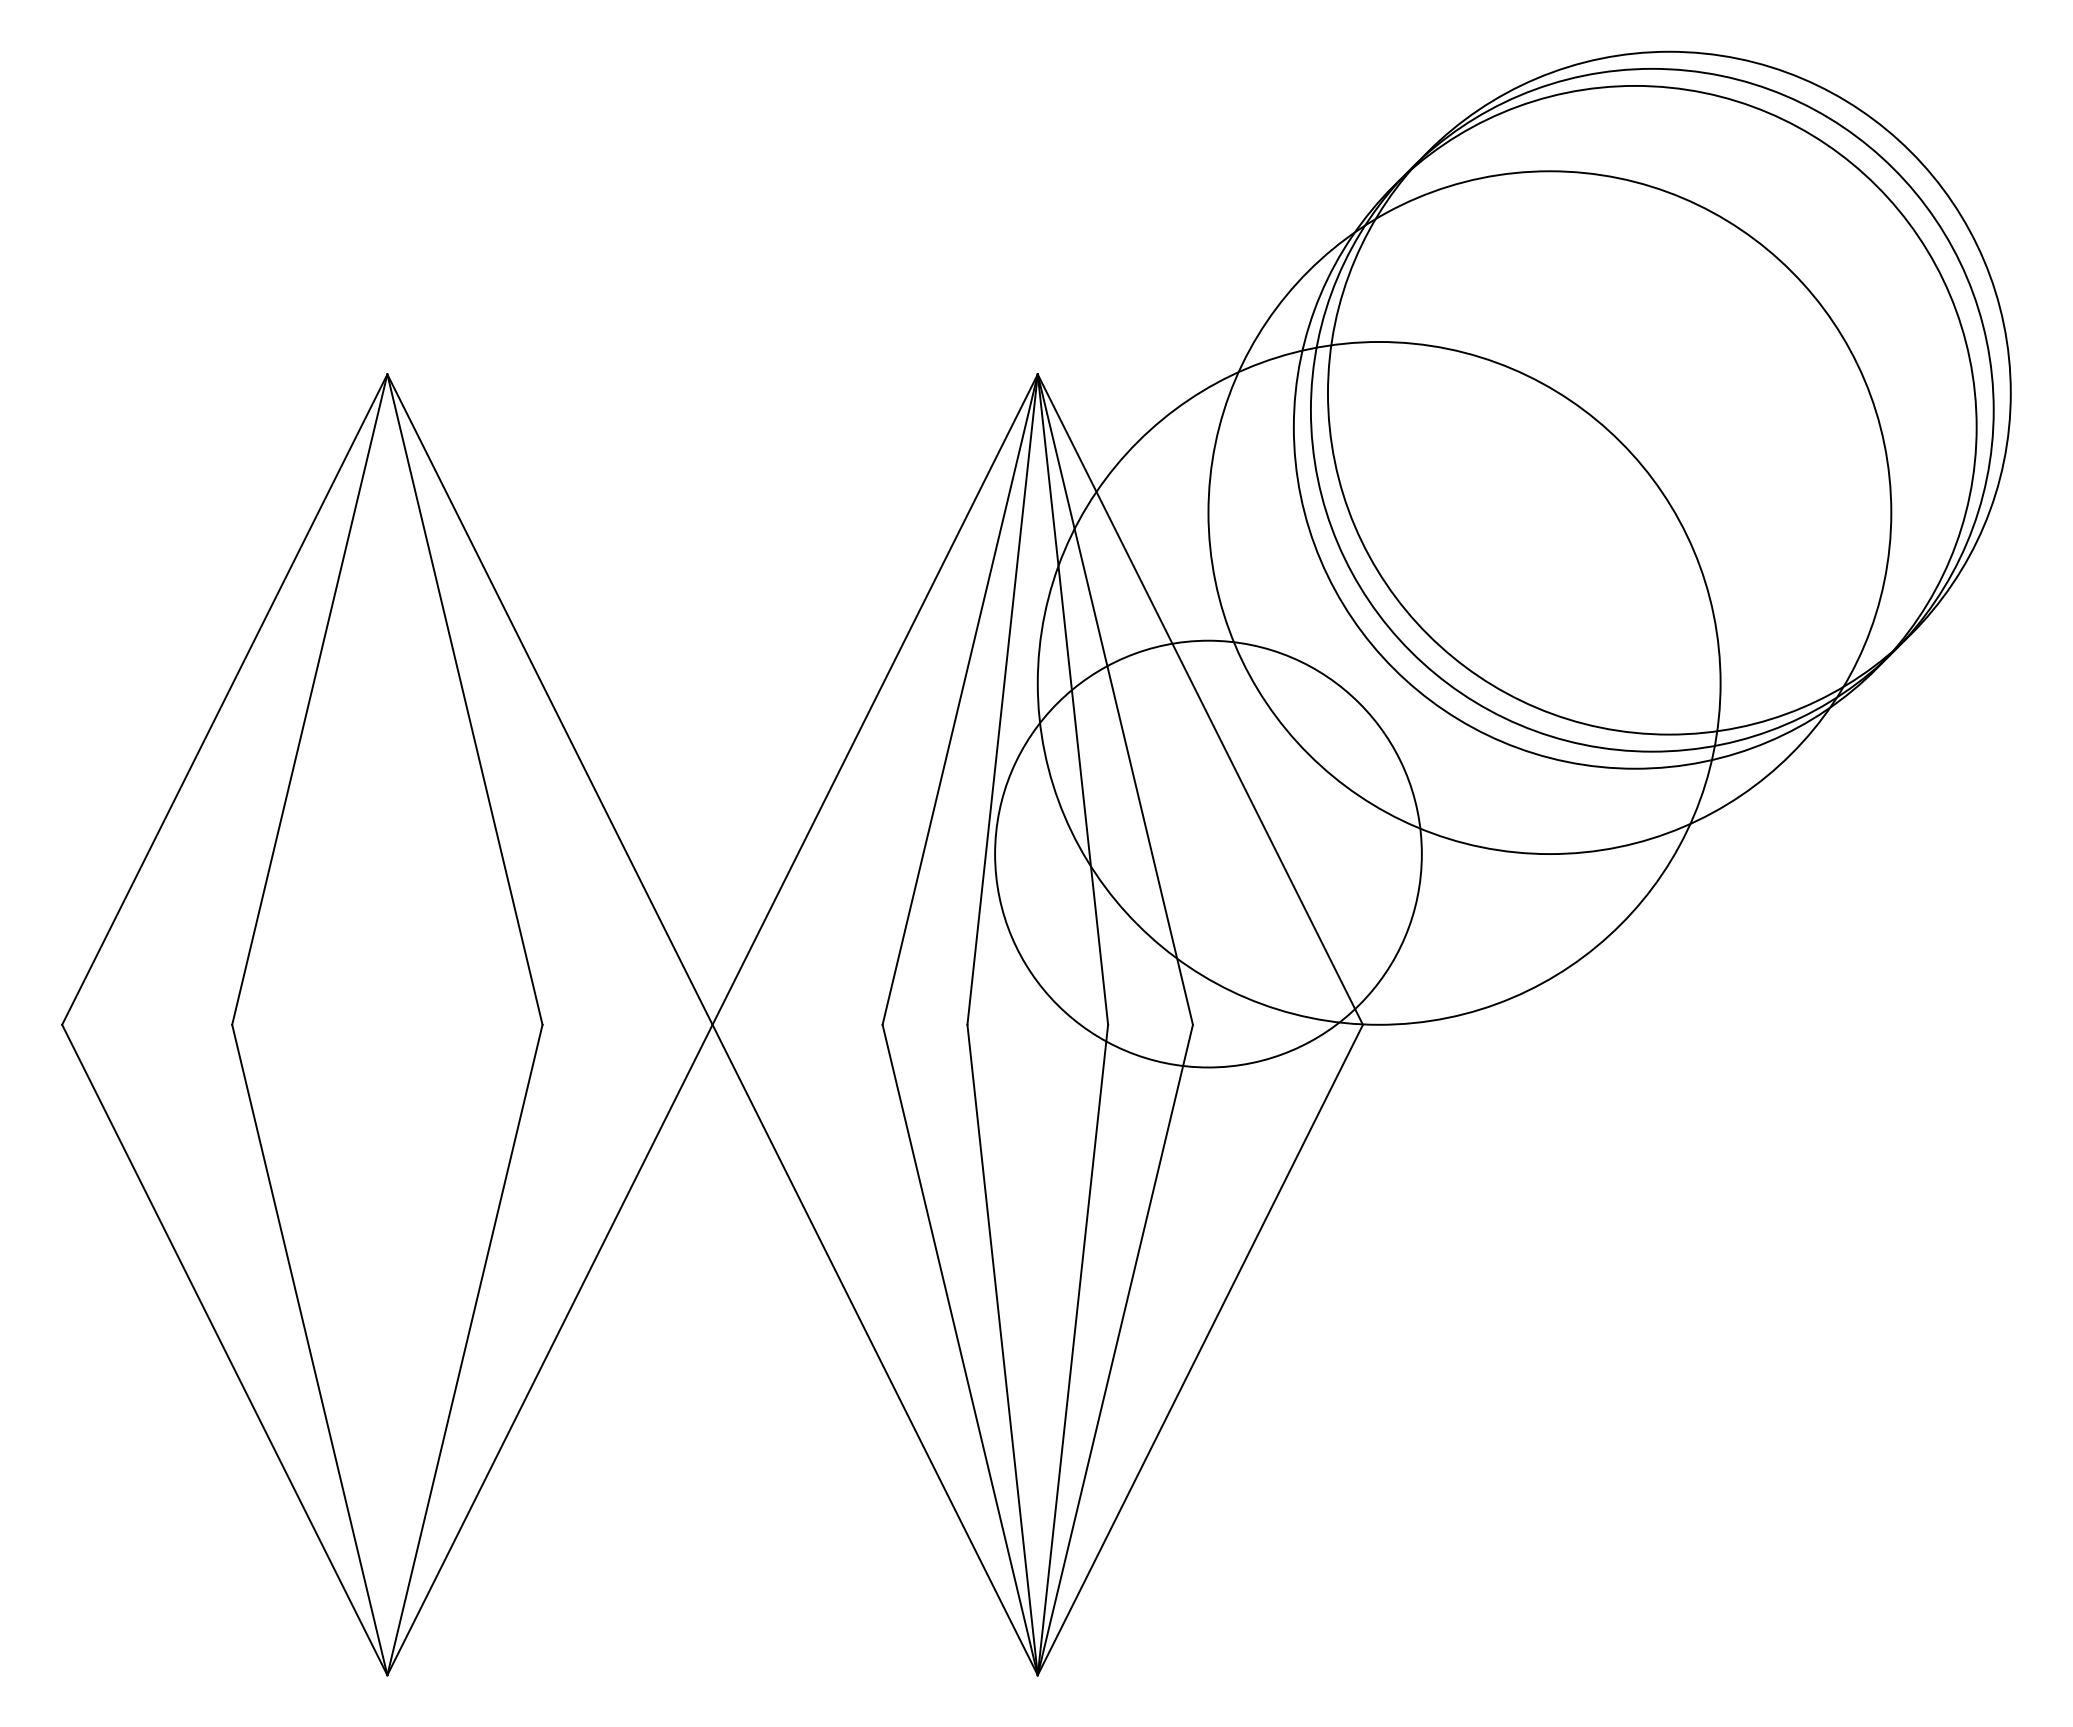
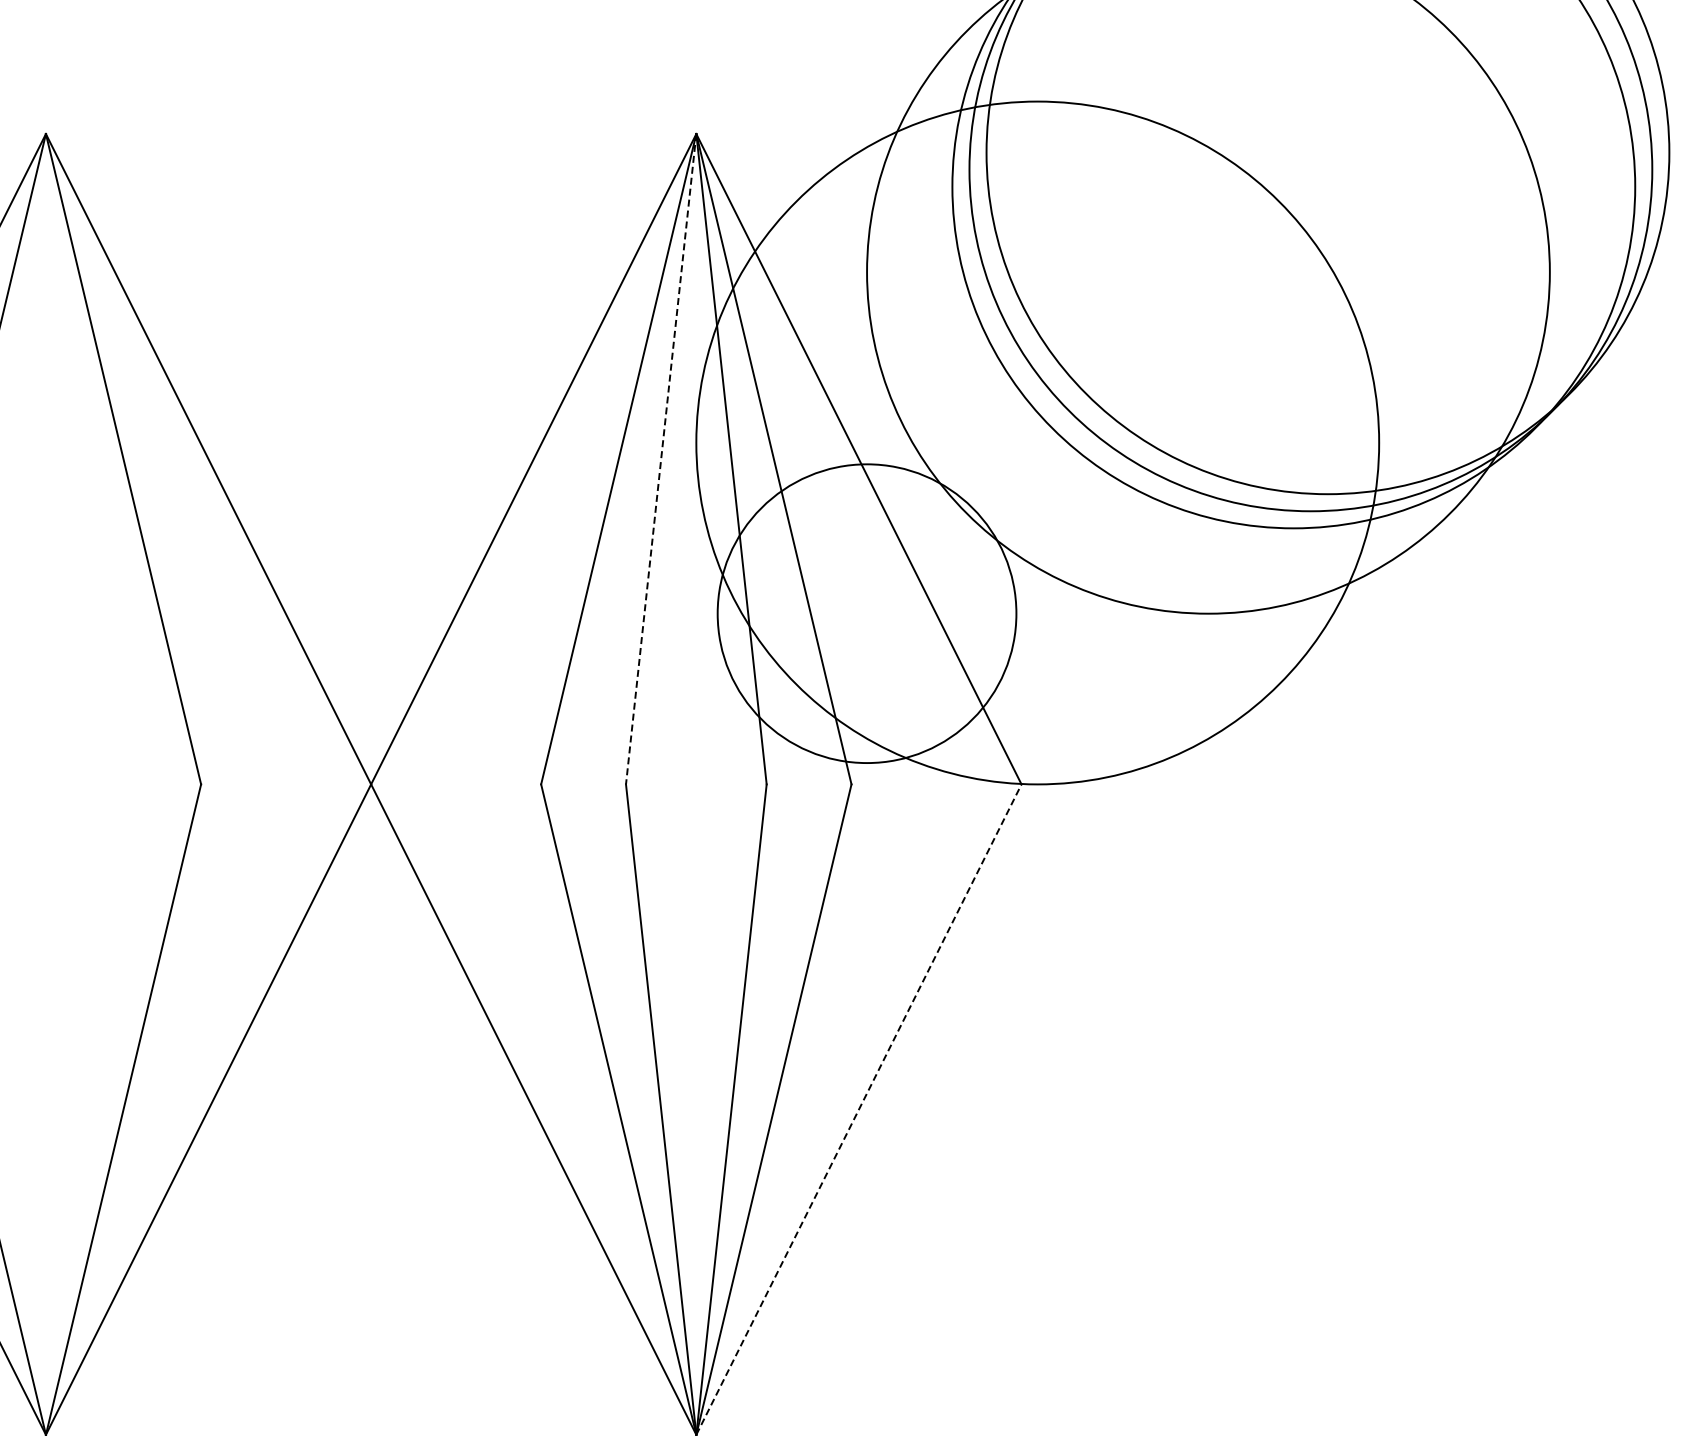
line: (1002, 700) -> (661, 460), solid -> dashed
circle: (1208, 853) -> (867, 613), size x0.7
line: (1200, 1350) -> (859, 1110), solid -> dashed

